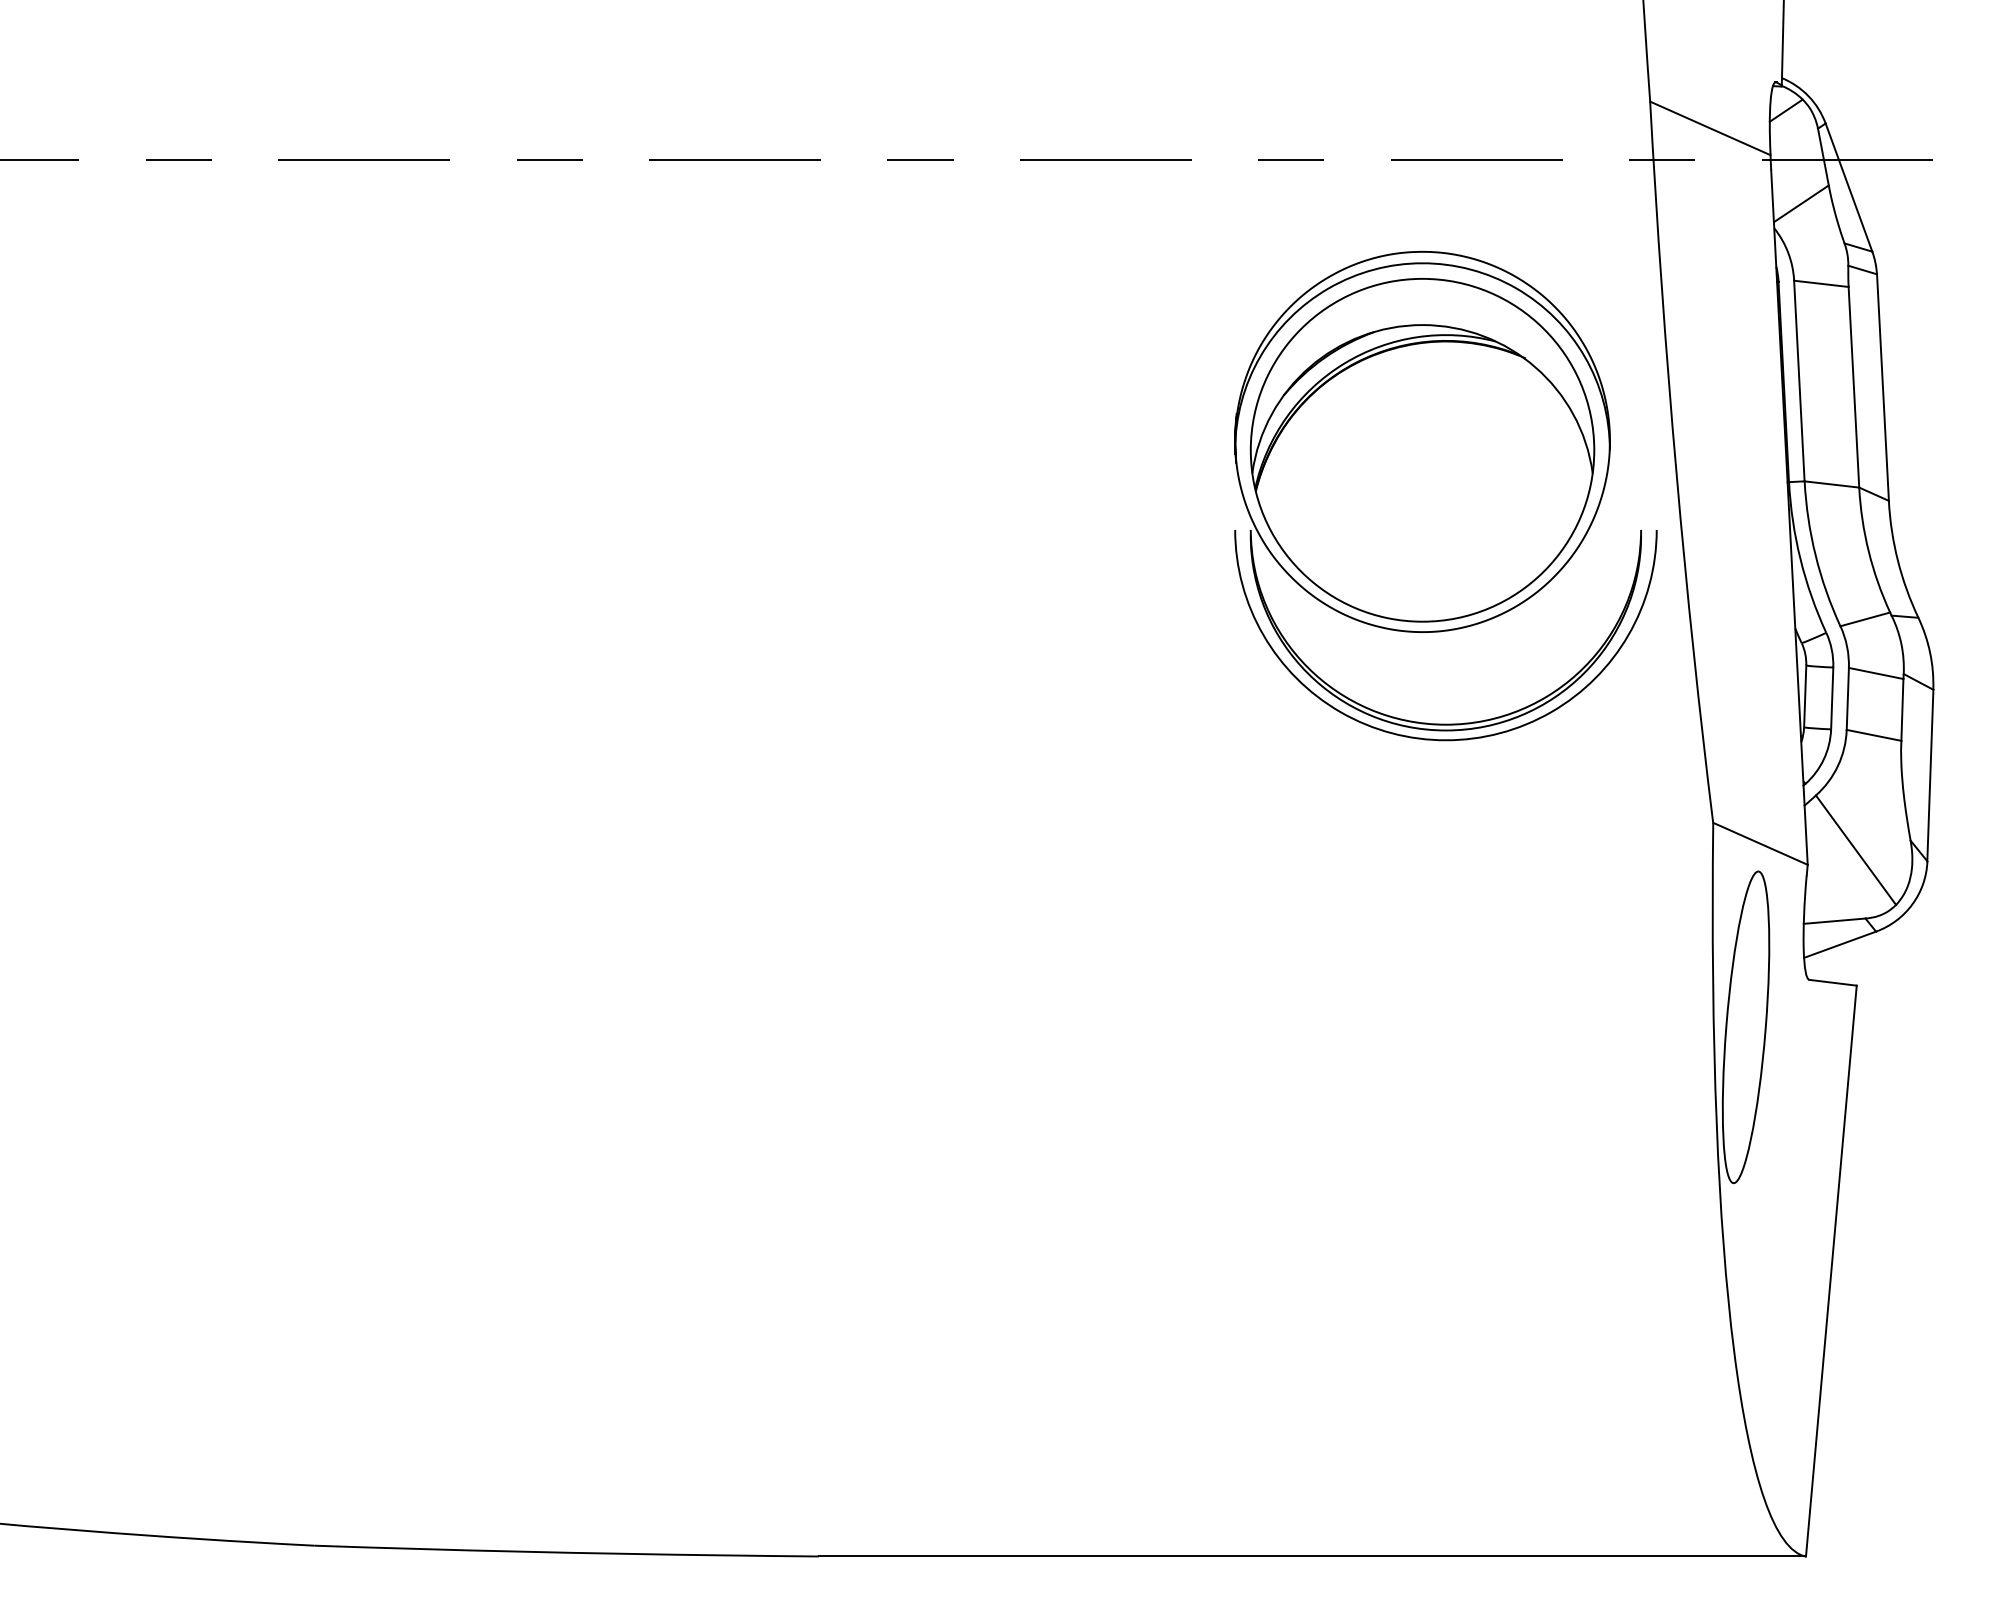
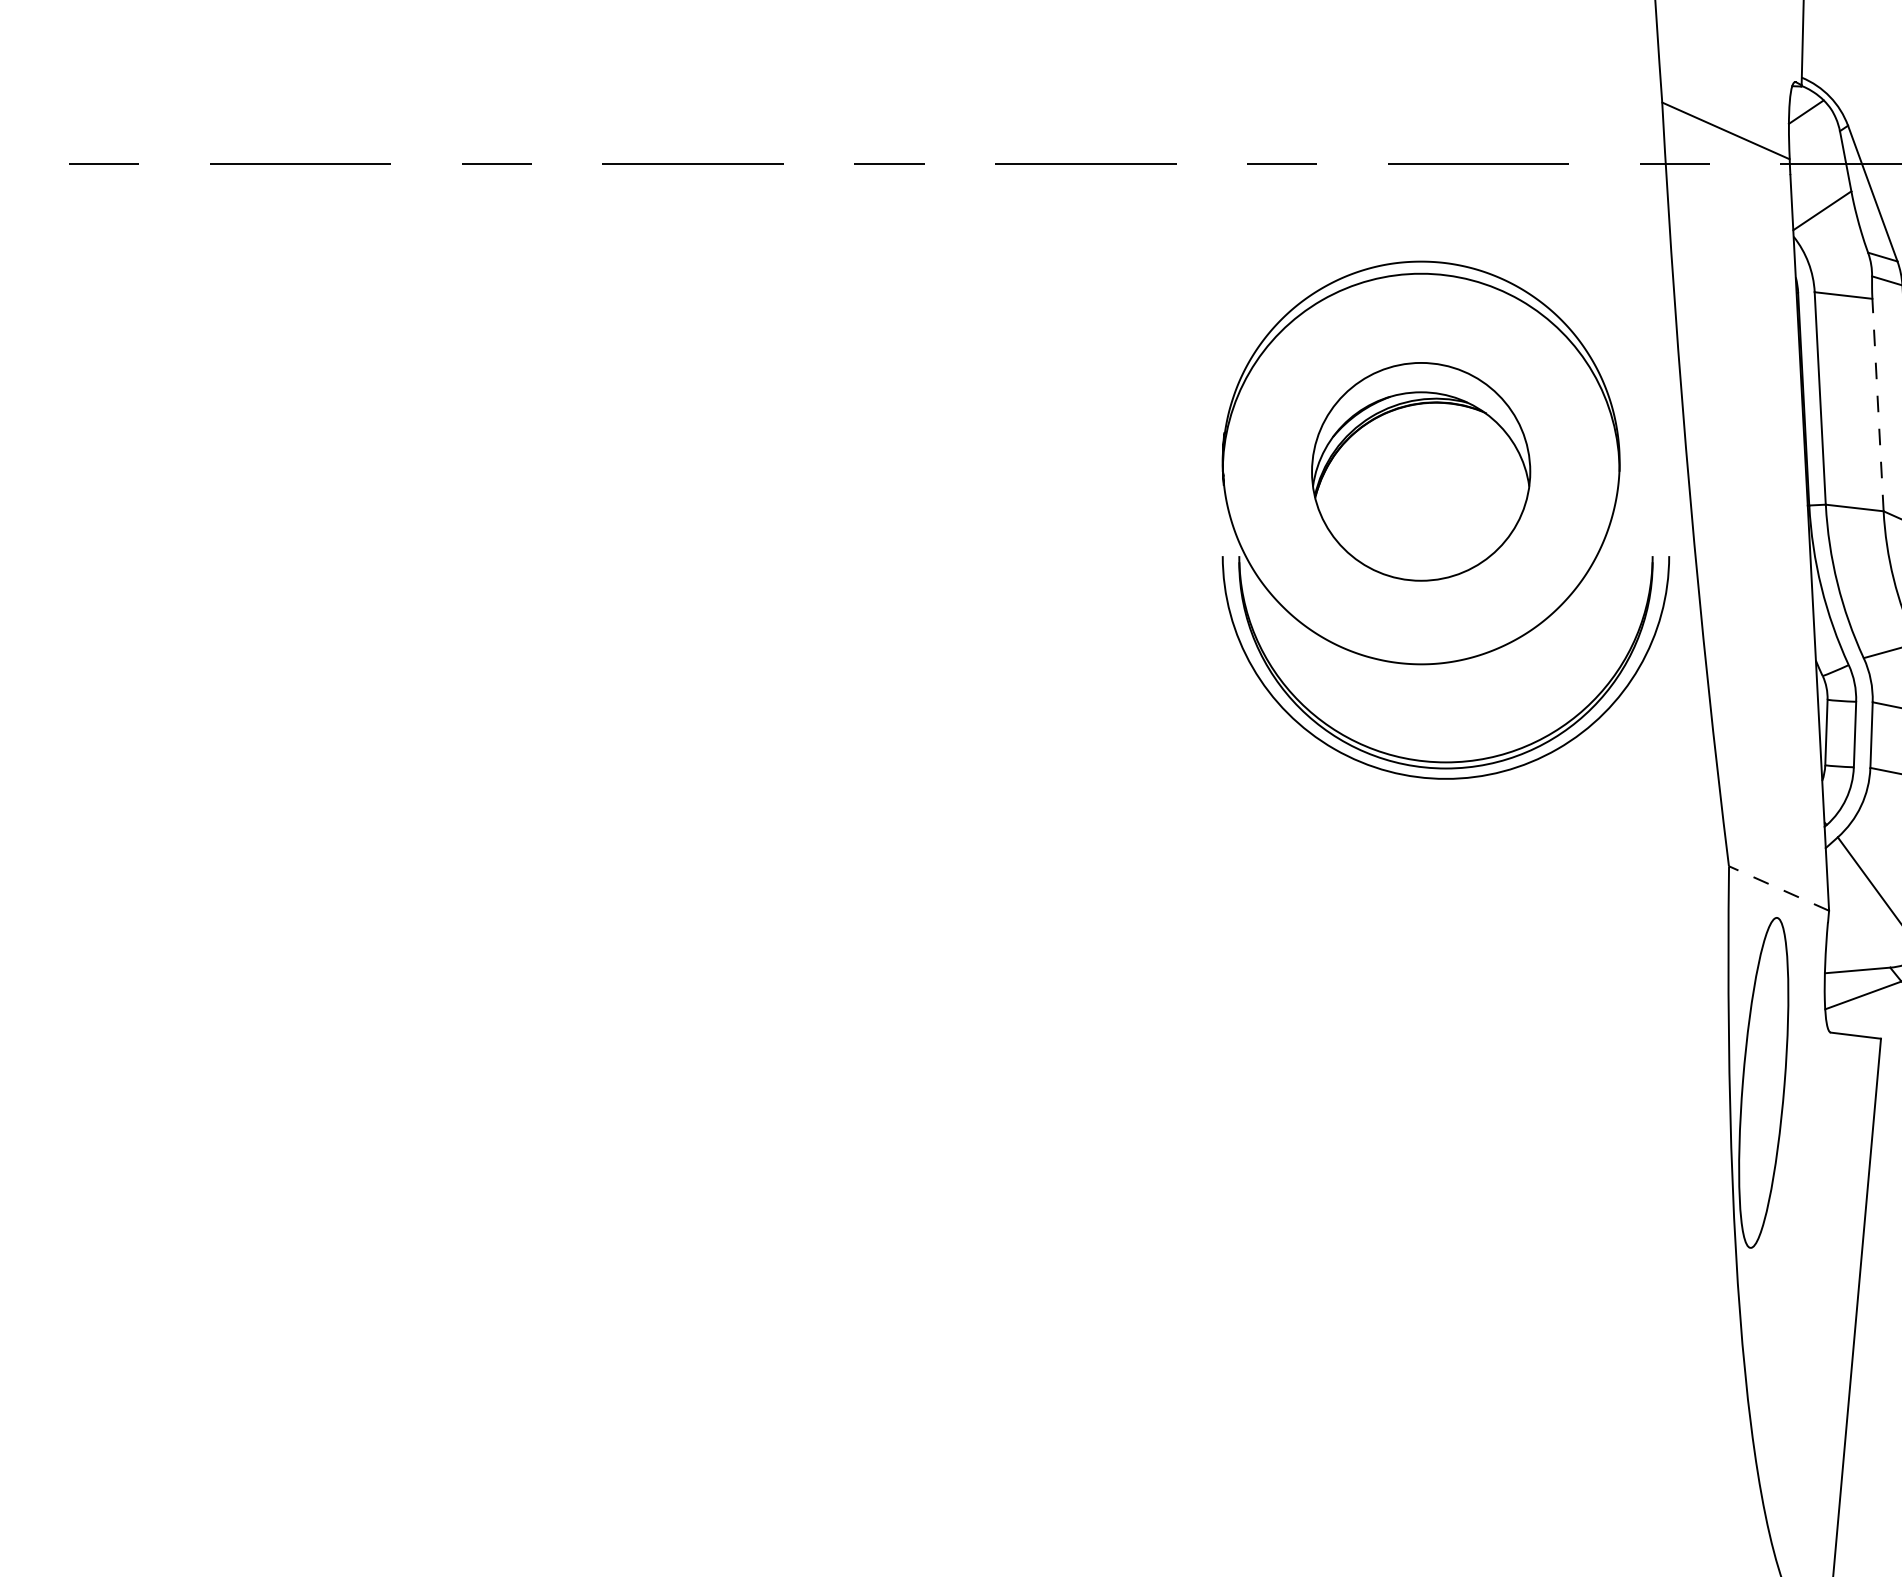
line: (1853, 386) -> (1877, 404), solid -> dashed
part: (1422, 450) -> (1421, 472), size x0.6
line: (1760, 843) -> (1779, 888), solid -> dashed

